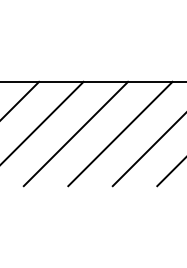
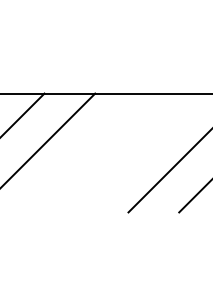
line: (75, 133) -> (85, 152), removed
line: (120, 133) -> (137, 152), removed

